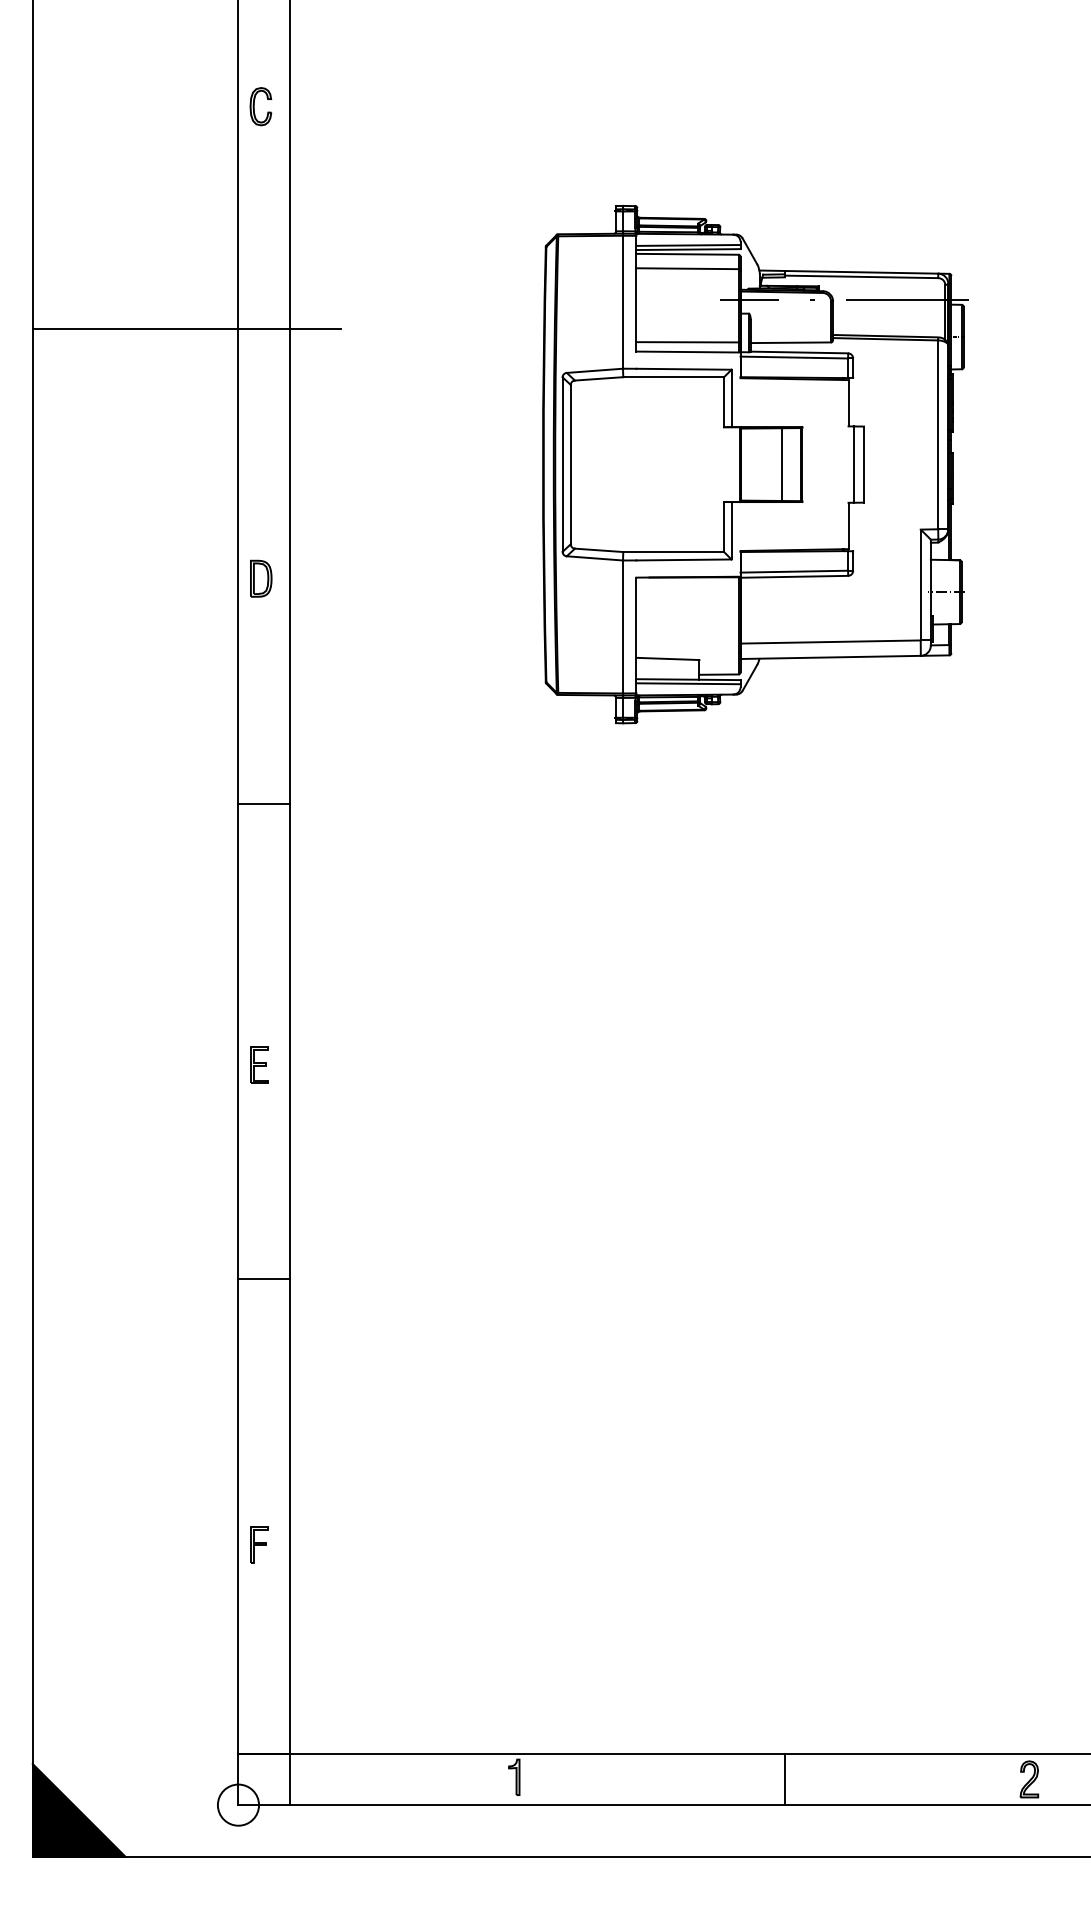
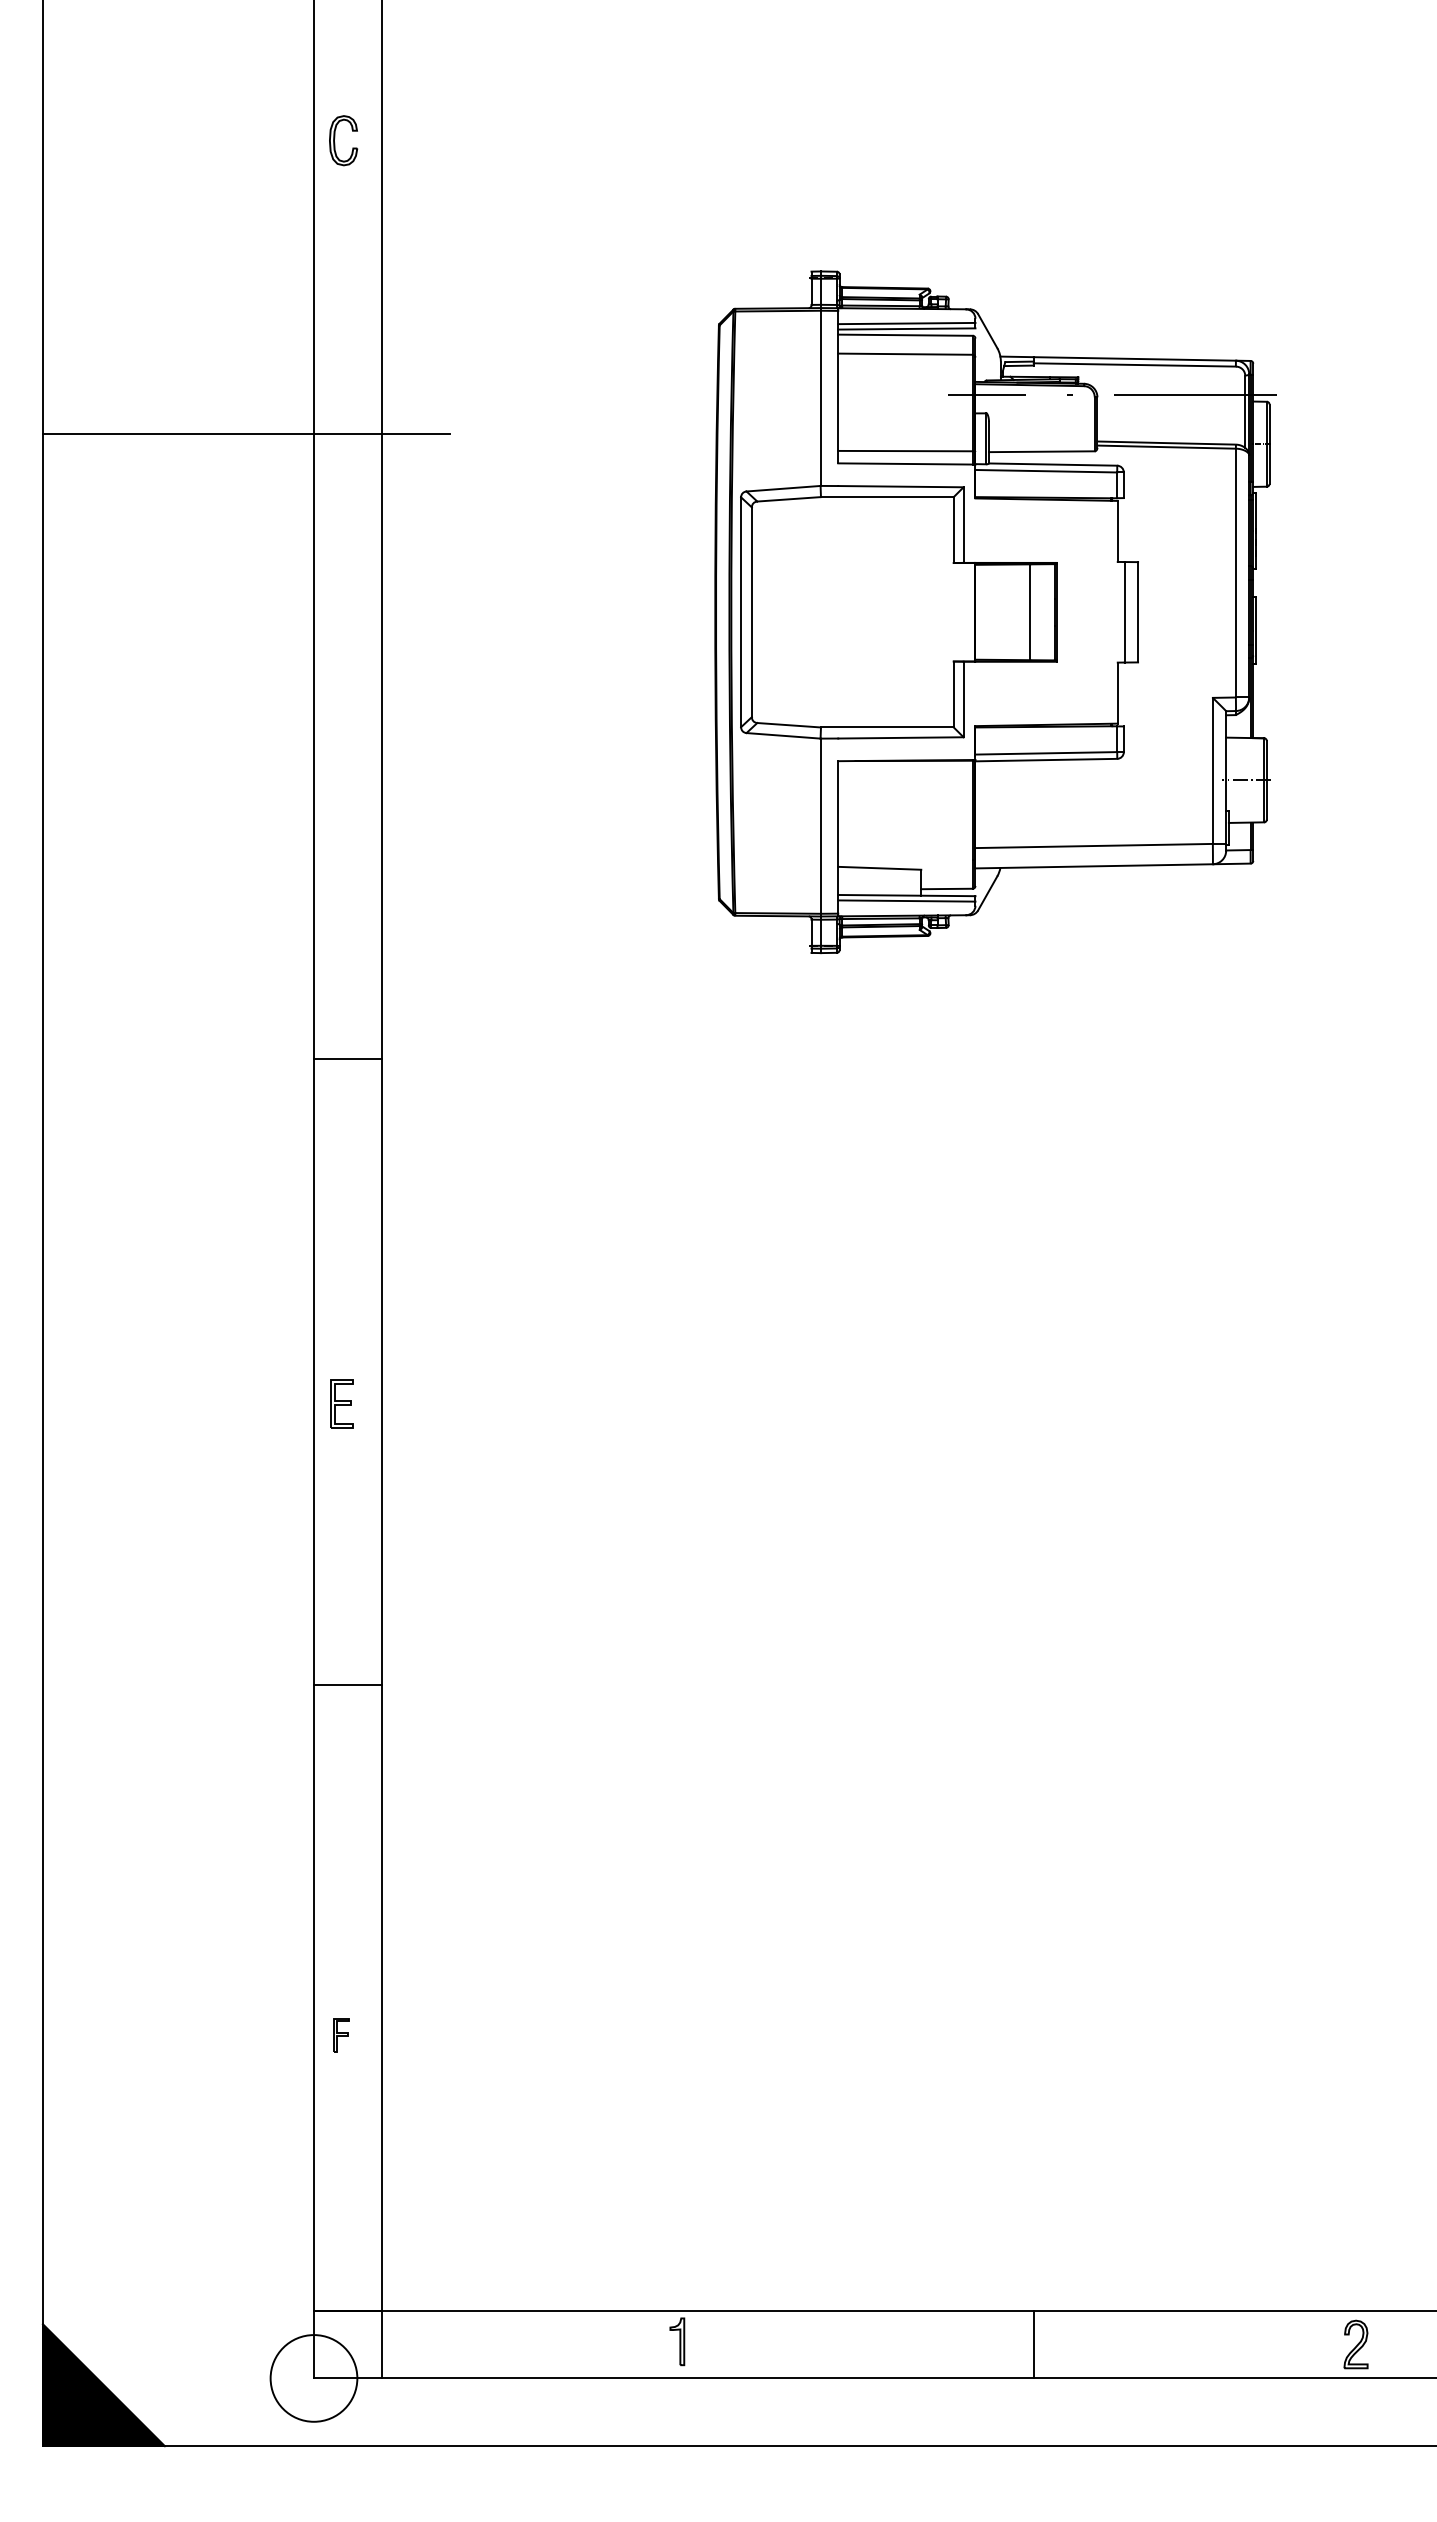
part: (261, 578) -> (344, 762), removed
part: (259, 1544) -> (341, 2035), size x0.7
circle: (238, 1804) -> (314, 2377), size x1.6

